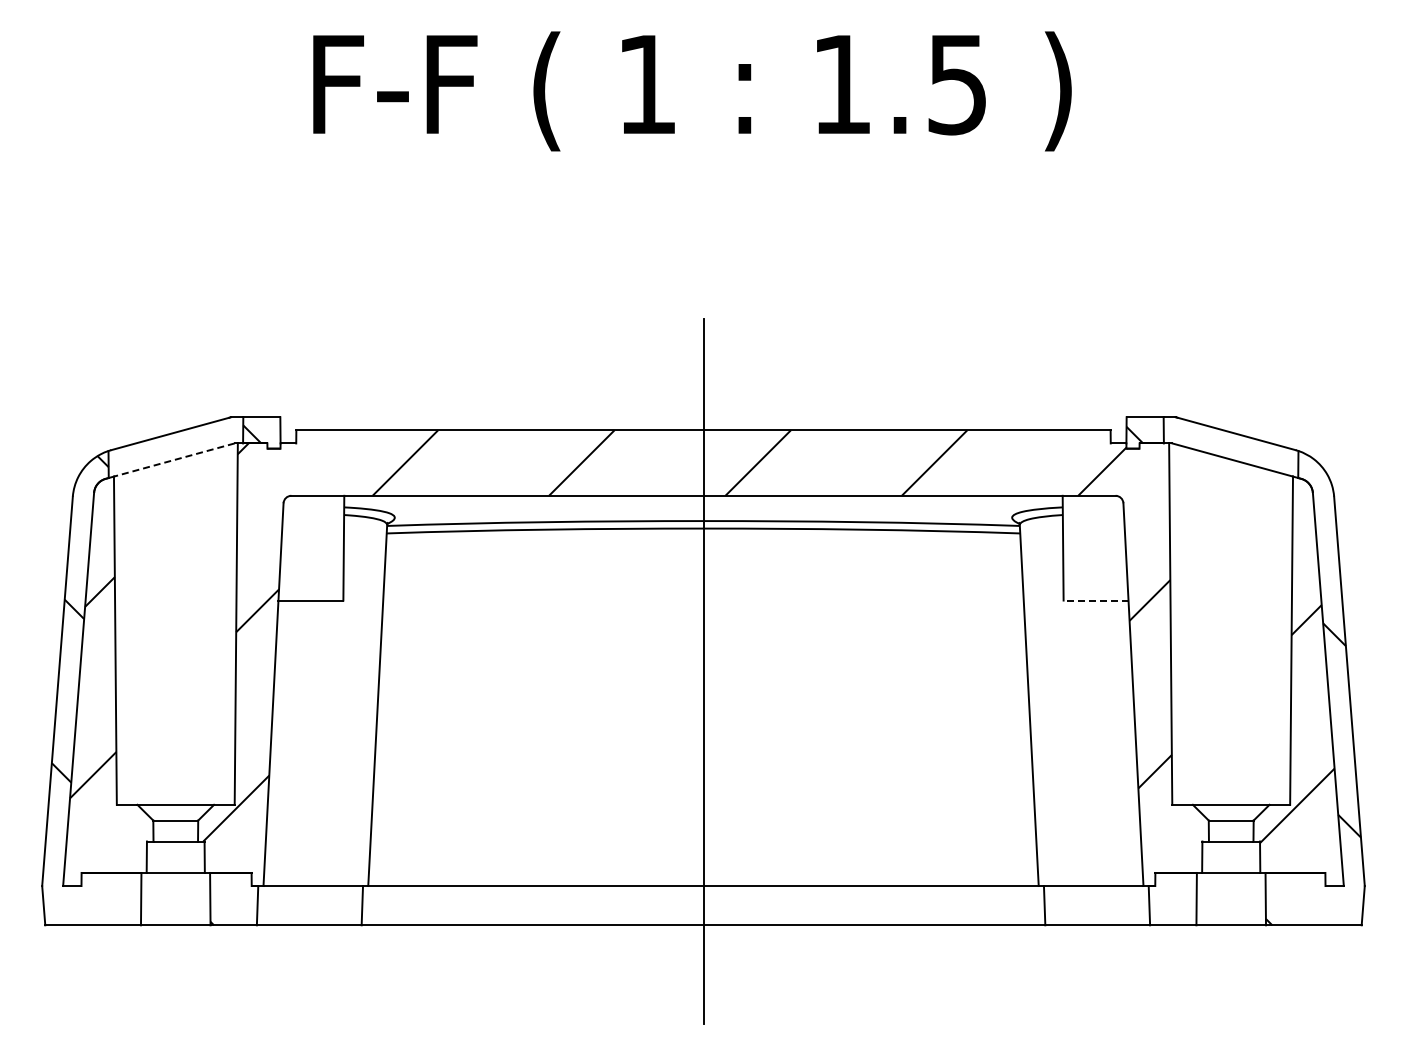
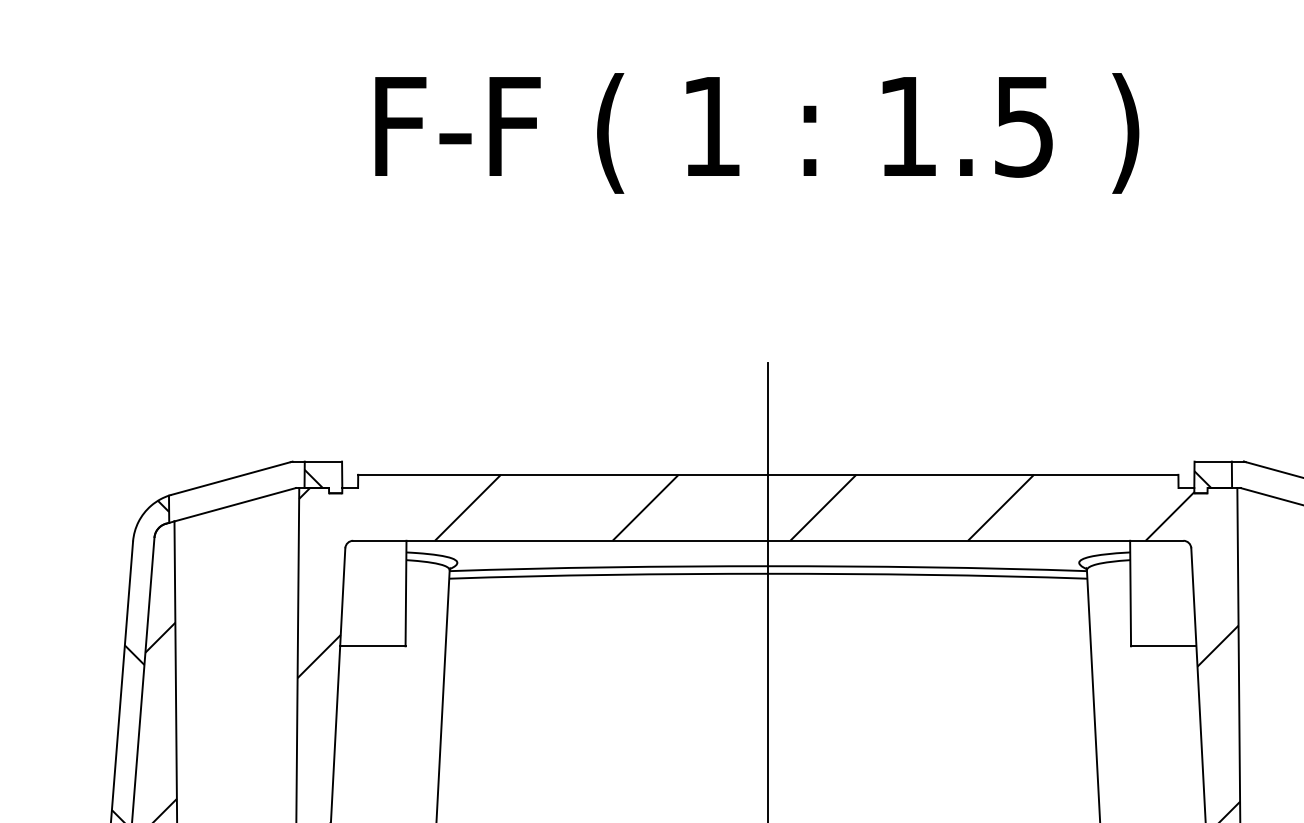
line: (174, 460) -> (235, 505), dashed -> solid
line: (1095, 600) -> (1163, 646), dashed -> solid

